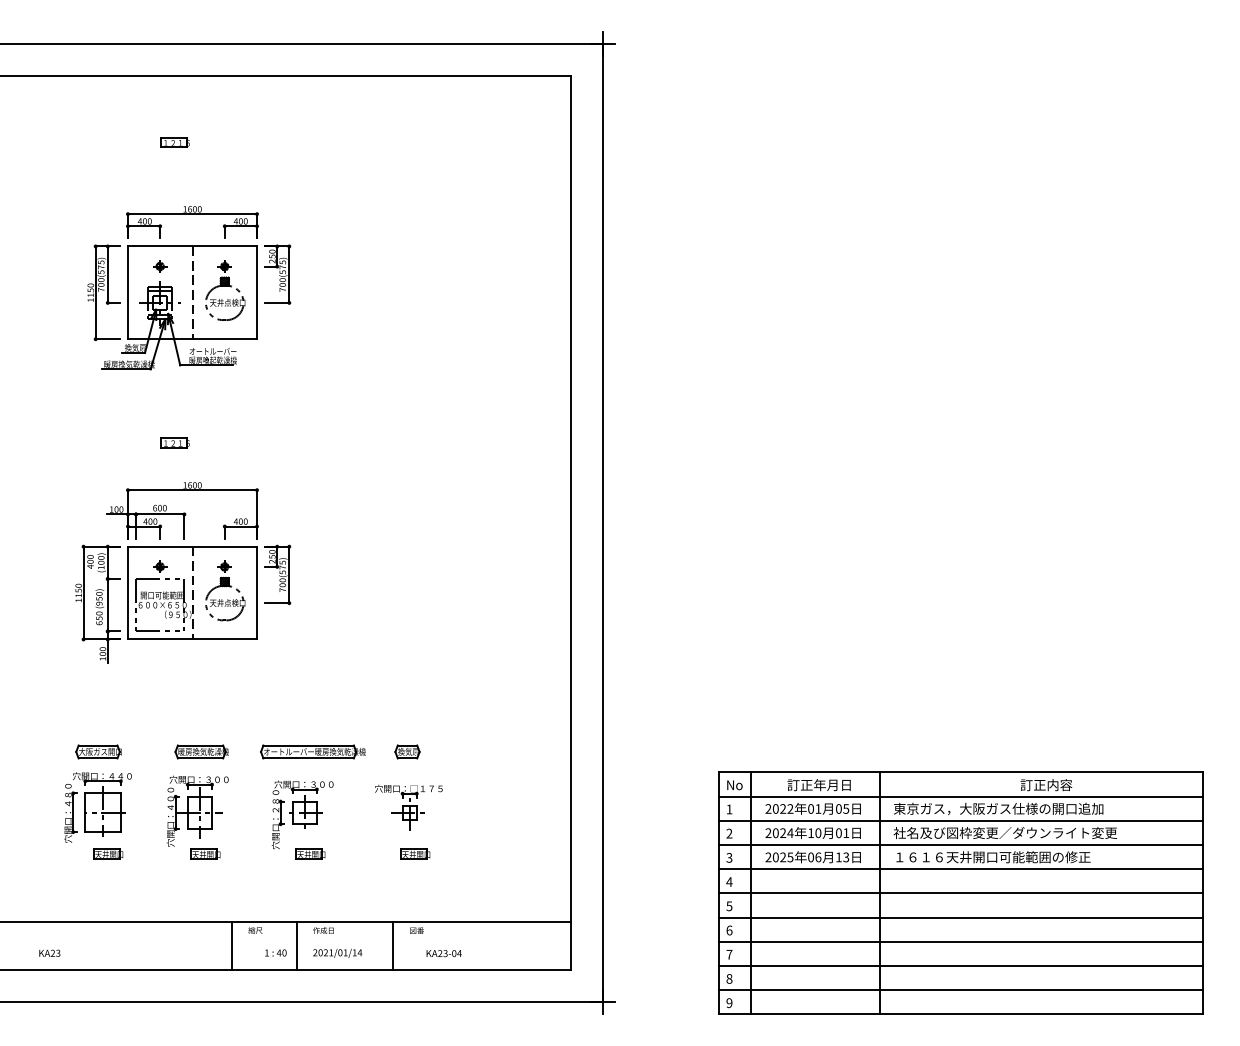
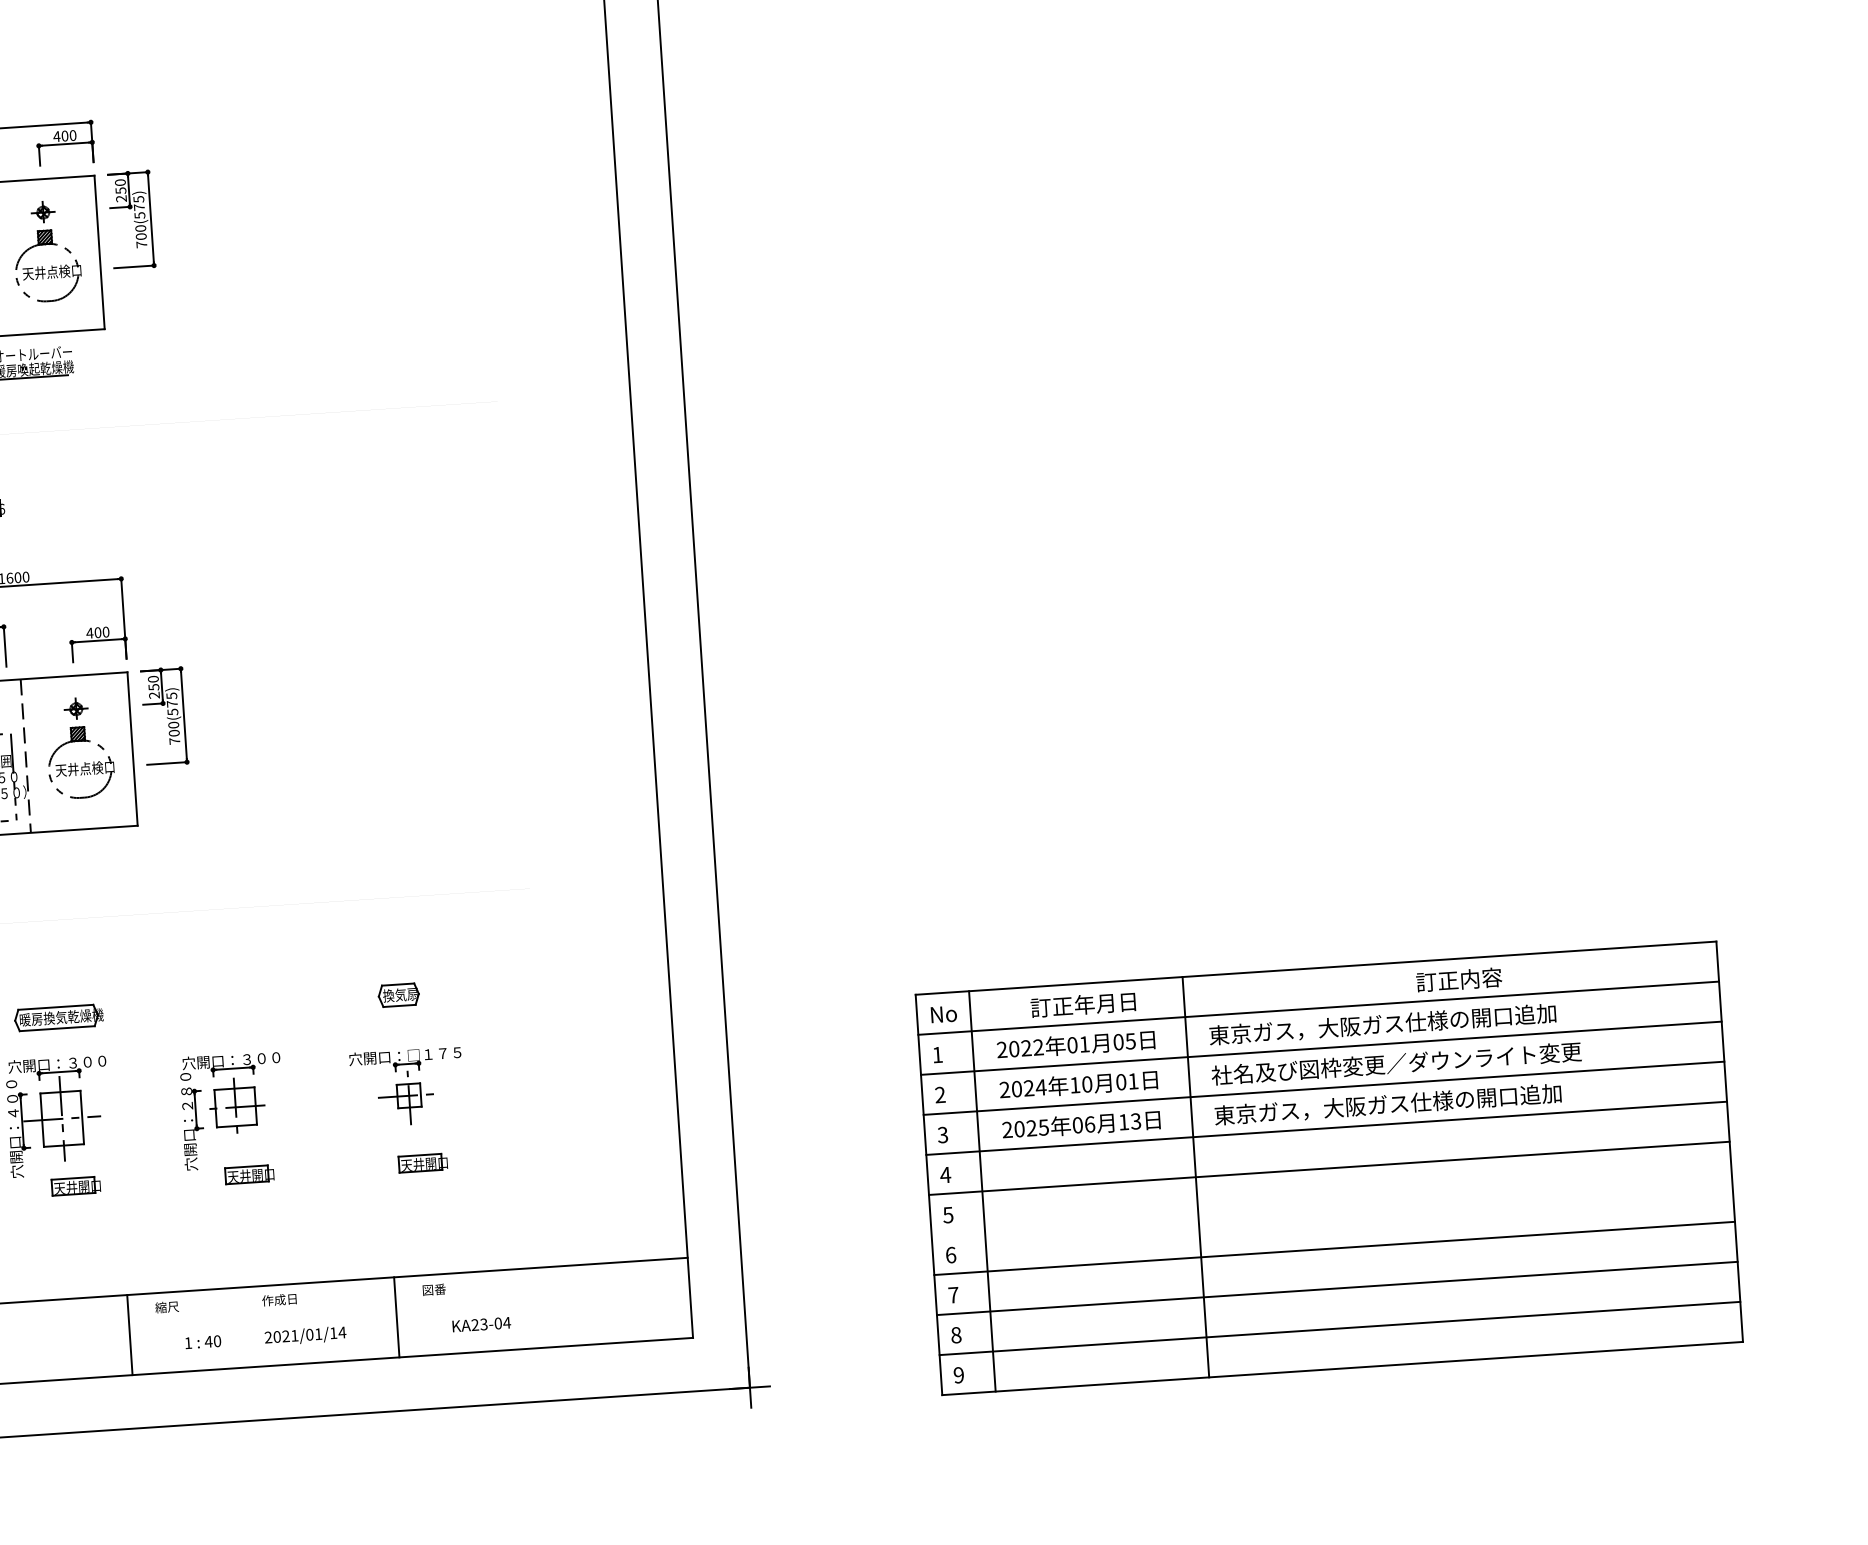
part: (312, 751) -> (241, 1004), removed
text: (998, 857) -> (1387, 1104), １６１６天井開口可能範囲の修正 -> 東京ガス，大阪ガス仕様の開口追加
line: (960, 917) -> (1331, 1208), removed
line: (296, 945) -> (236, 1327), removed

